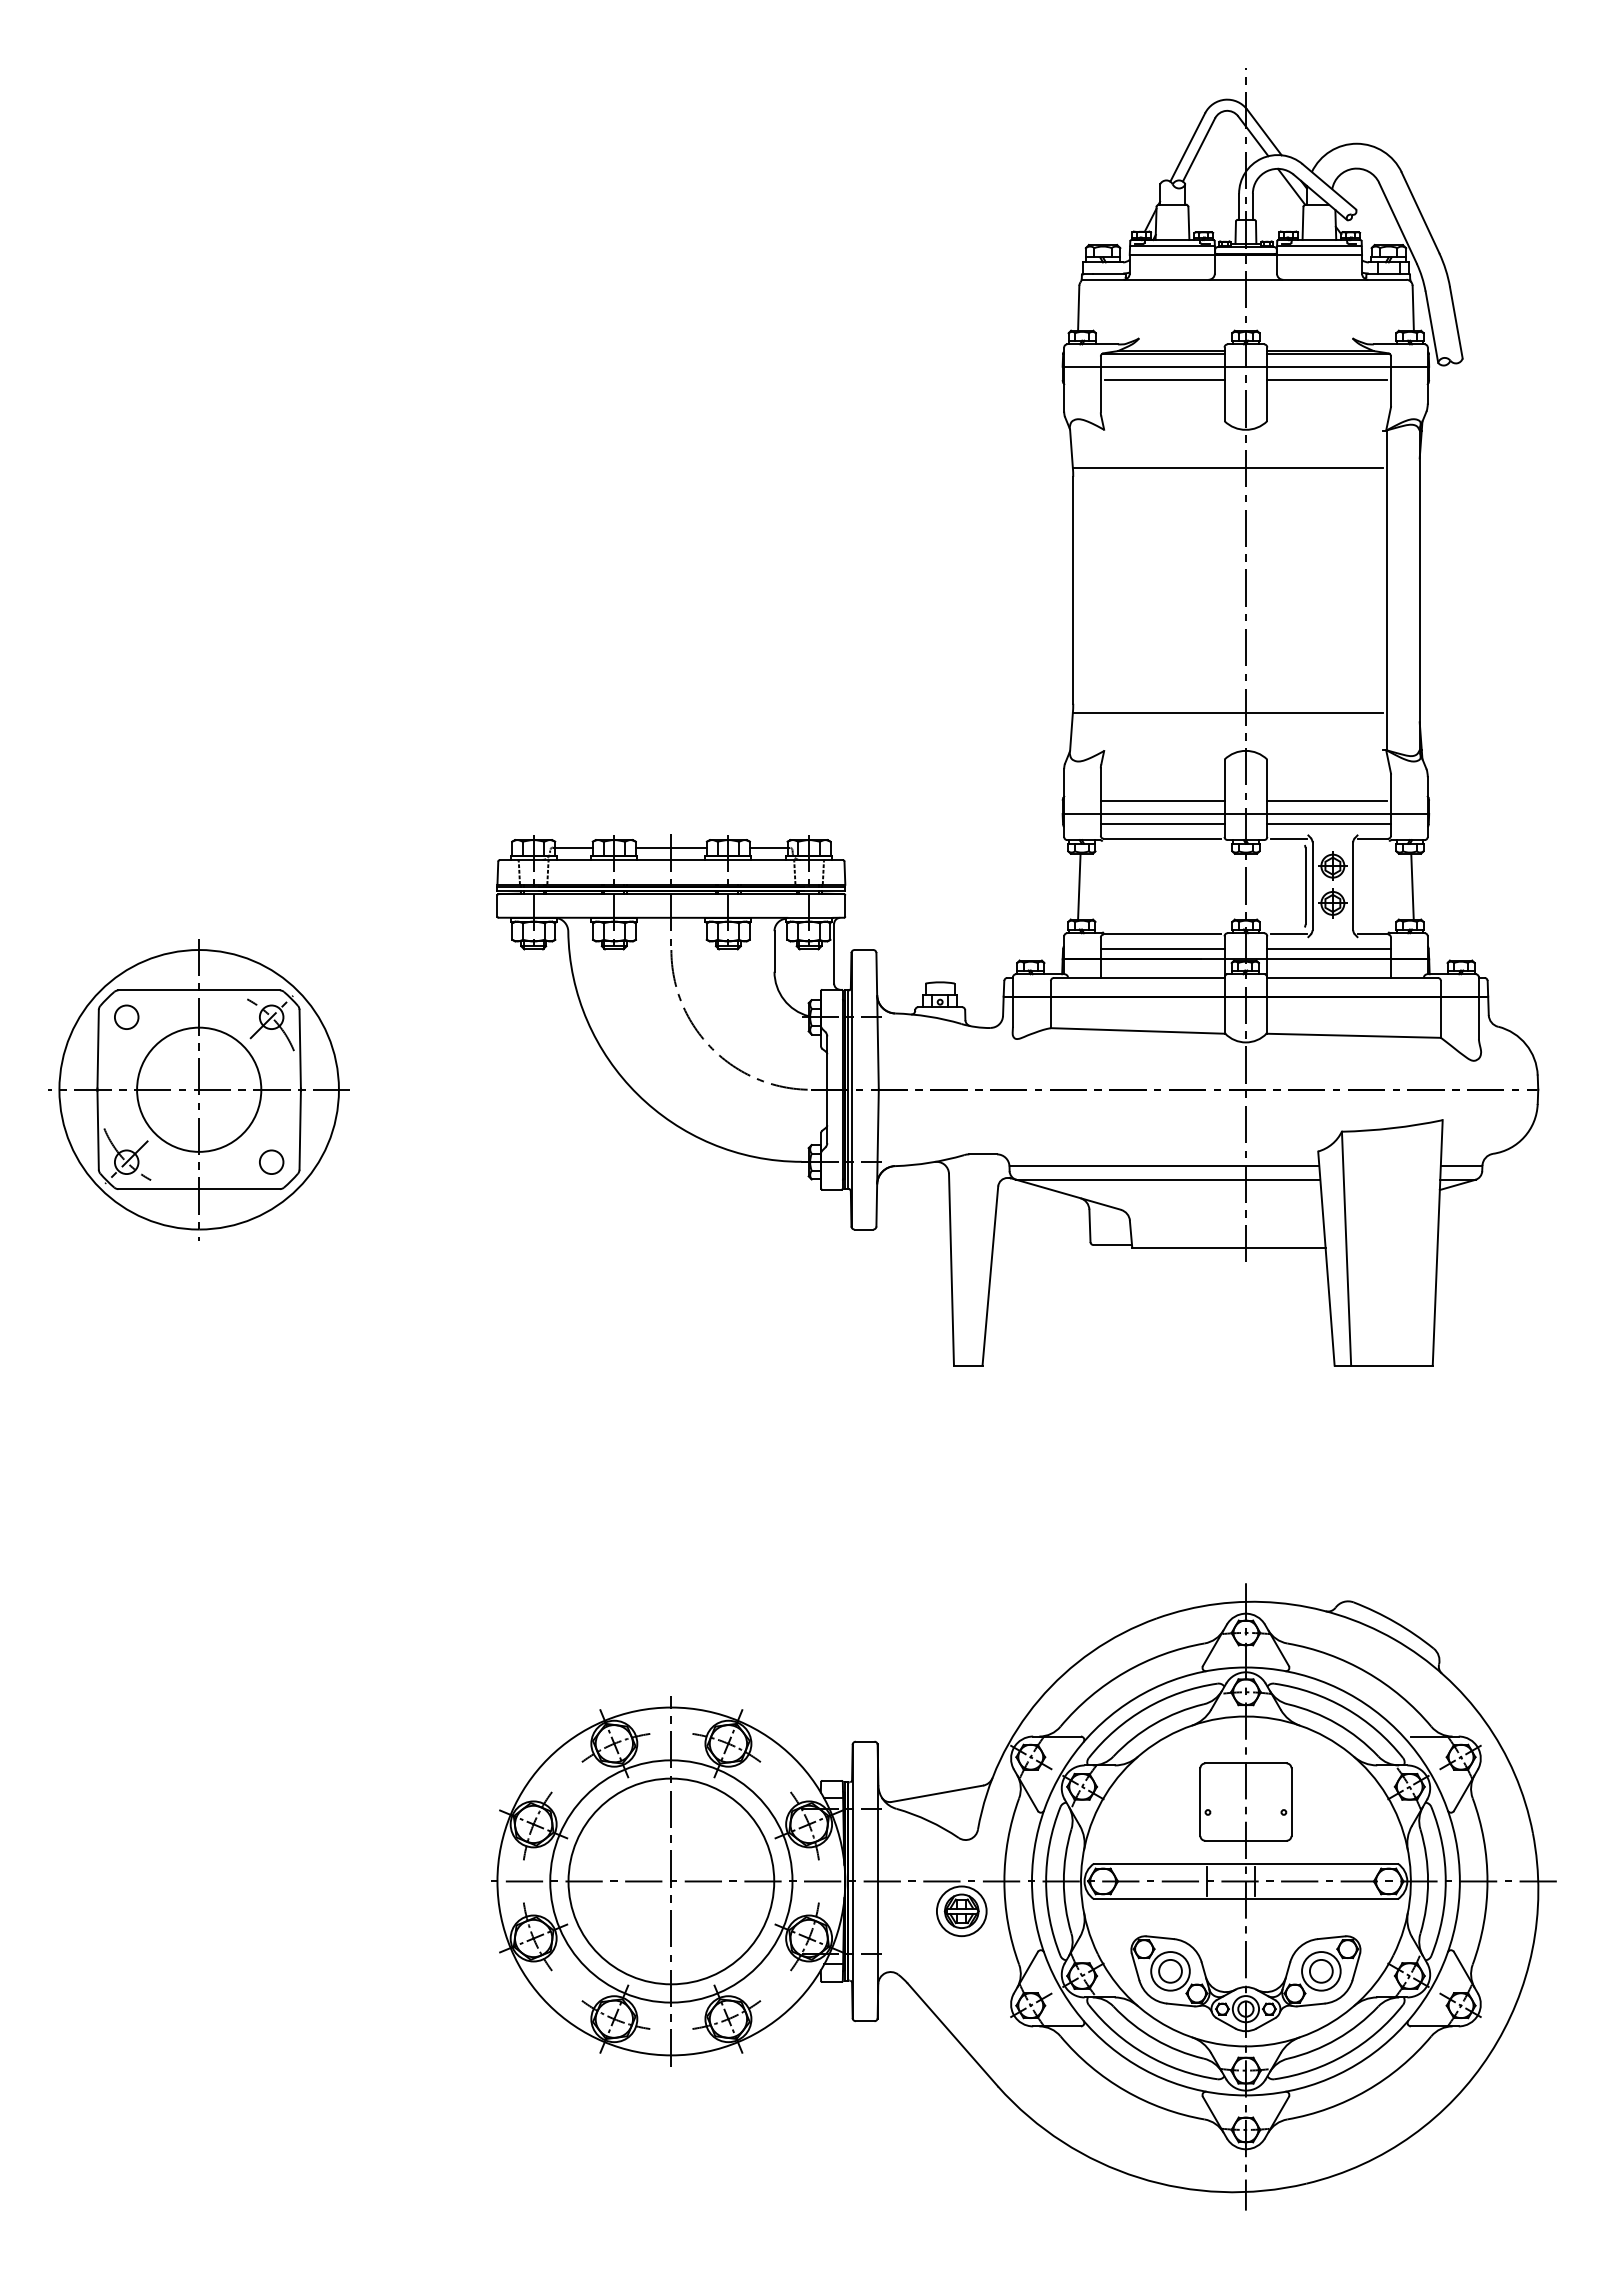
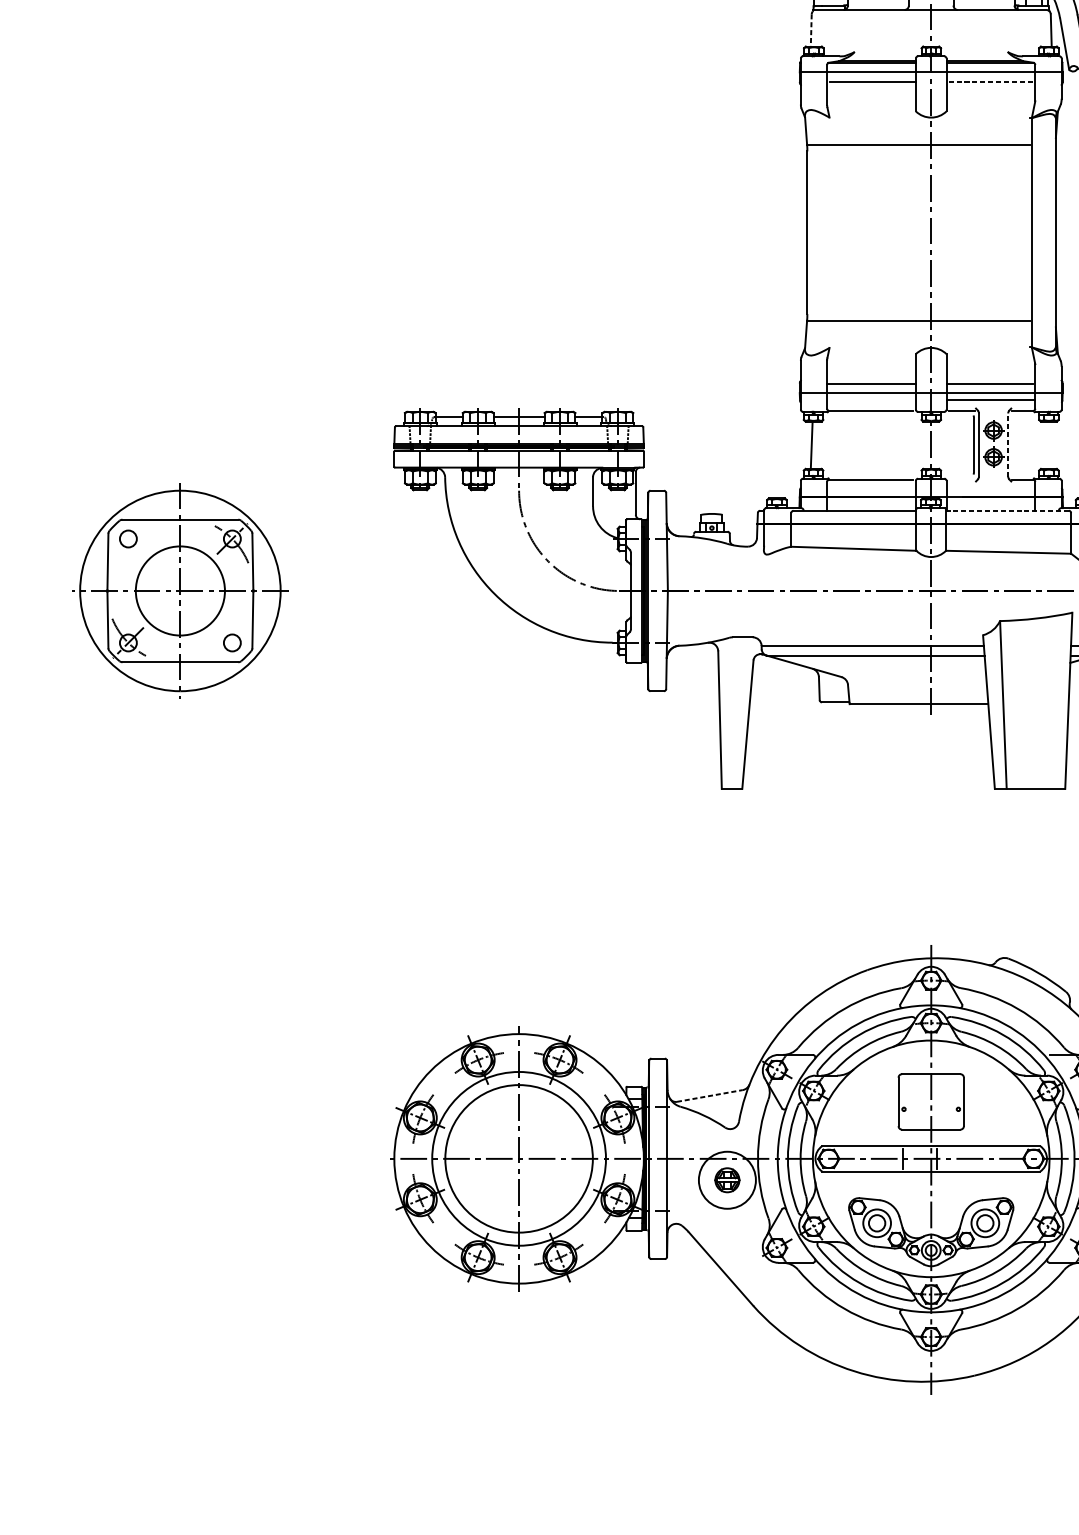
line: (1078, 308) -> (811, 30), solid -> dashed
line: (1326, 380) -> (989, 82), solid -> dashed
line: (1162, 823) -> (871, 399), removed
line: (1353, 886) -> (1008, 445), solid -> dashed
line: (1412, 886) -> (1050, 445), removed
line: (1289, 934) -> (962, 479), removed
line: (1162, 949) -> (871, 490), removed
line: (1329, 949) -> (991, 490), removed
line: (1352, 977) -> (1007, 510), solid -> dashed
line: (937, 1793) -> (709, 1095), solid -> dashed
circle: (961, 1911) -> (727, 1180), size x1.6

